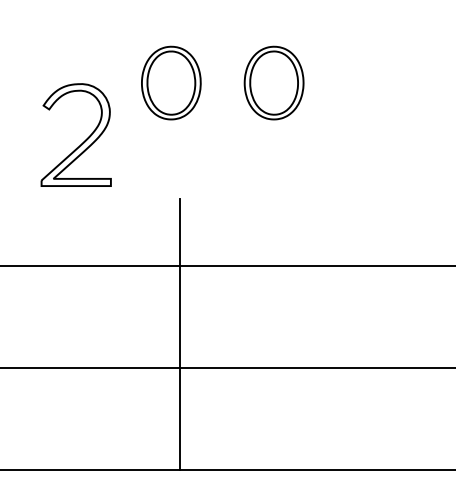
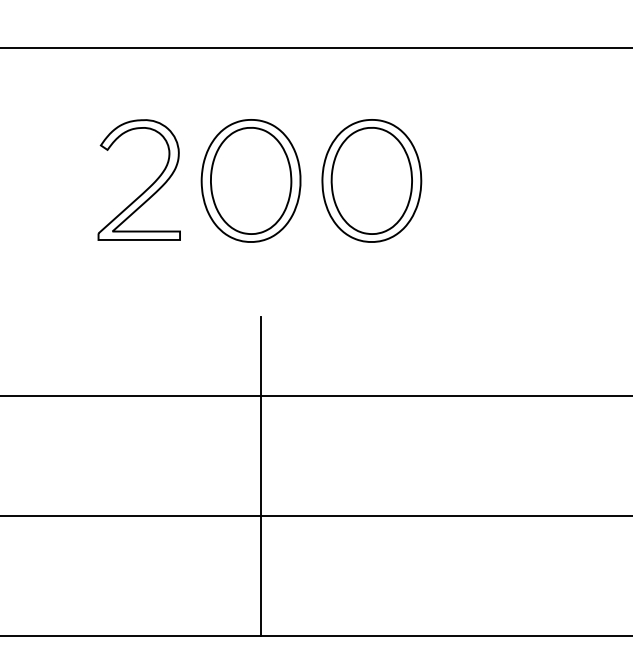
part: (170, 82) -> (250, 180), size x1.43
part: (273, 82) -> (371, 180), size x1.43
part: (81, 143) -> (145, 189), moved

